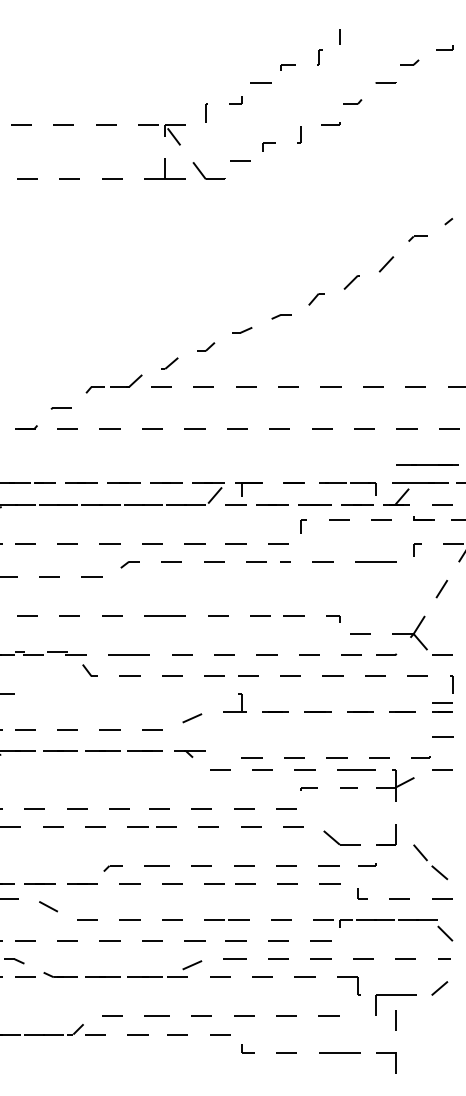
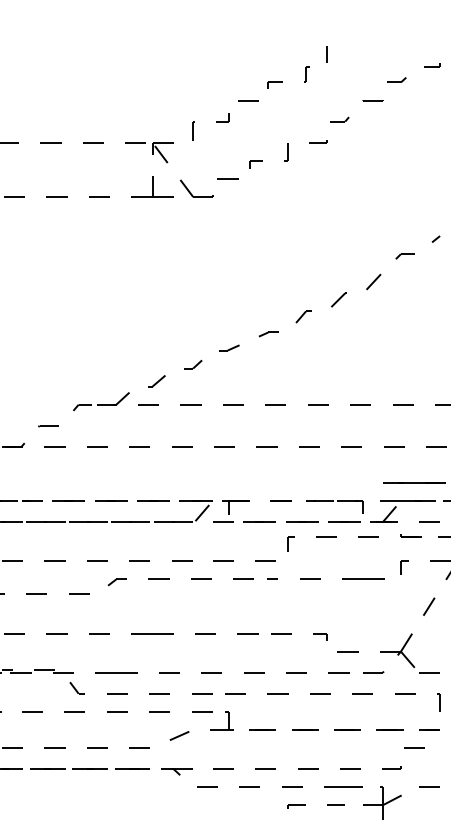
curve: (129, 693) -> (116, 711), added
line: (442, 702) -> (429, 720), removed
curve: (347, 757) -> (318, 768), moved

